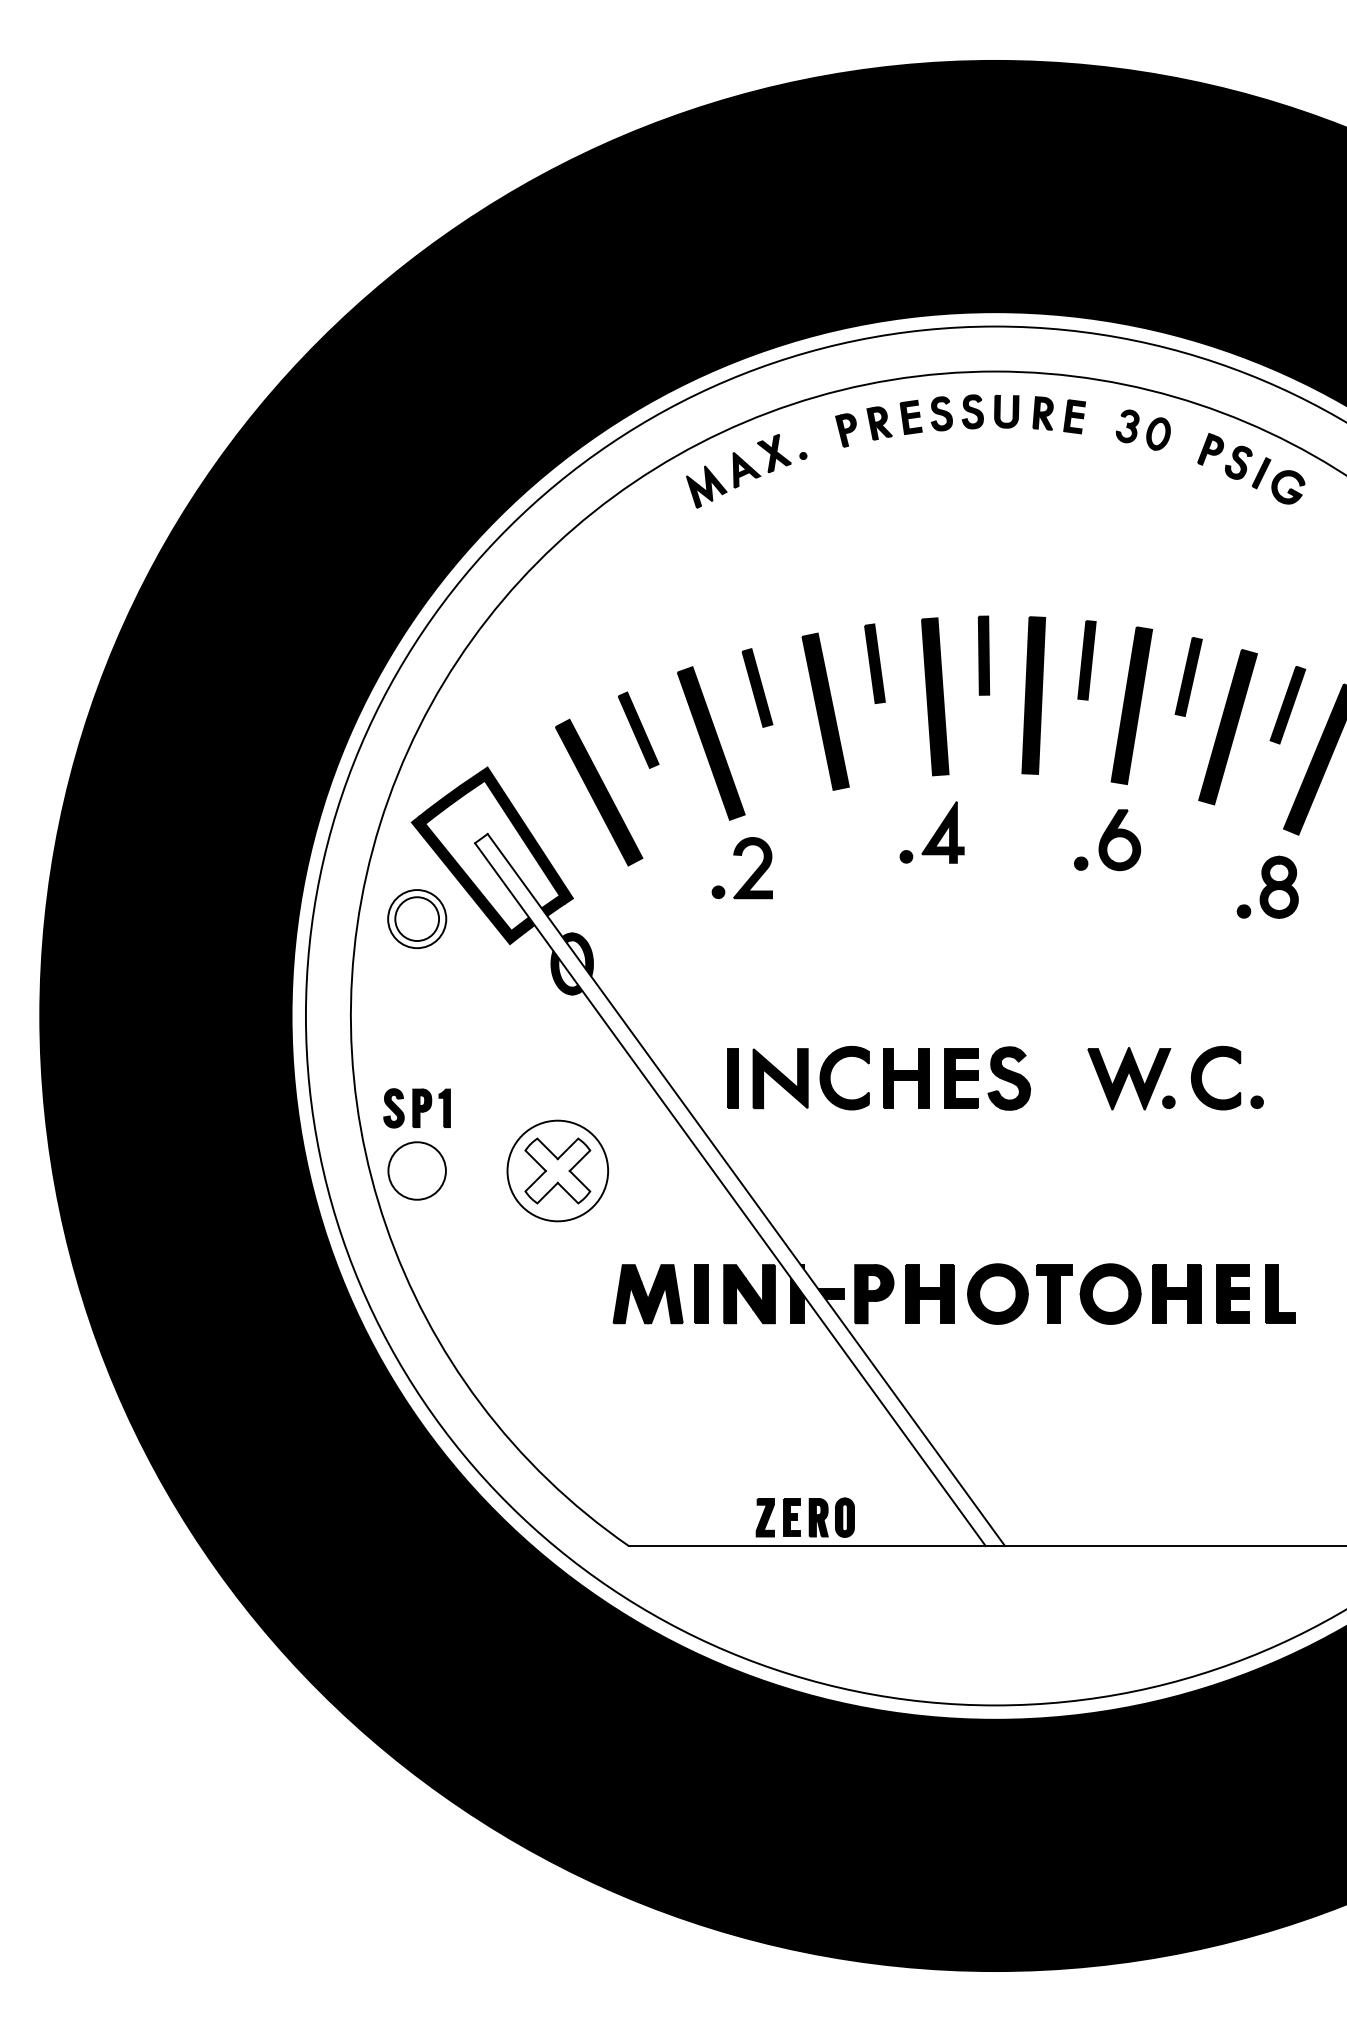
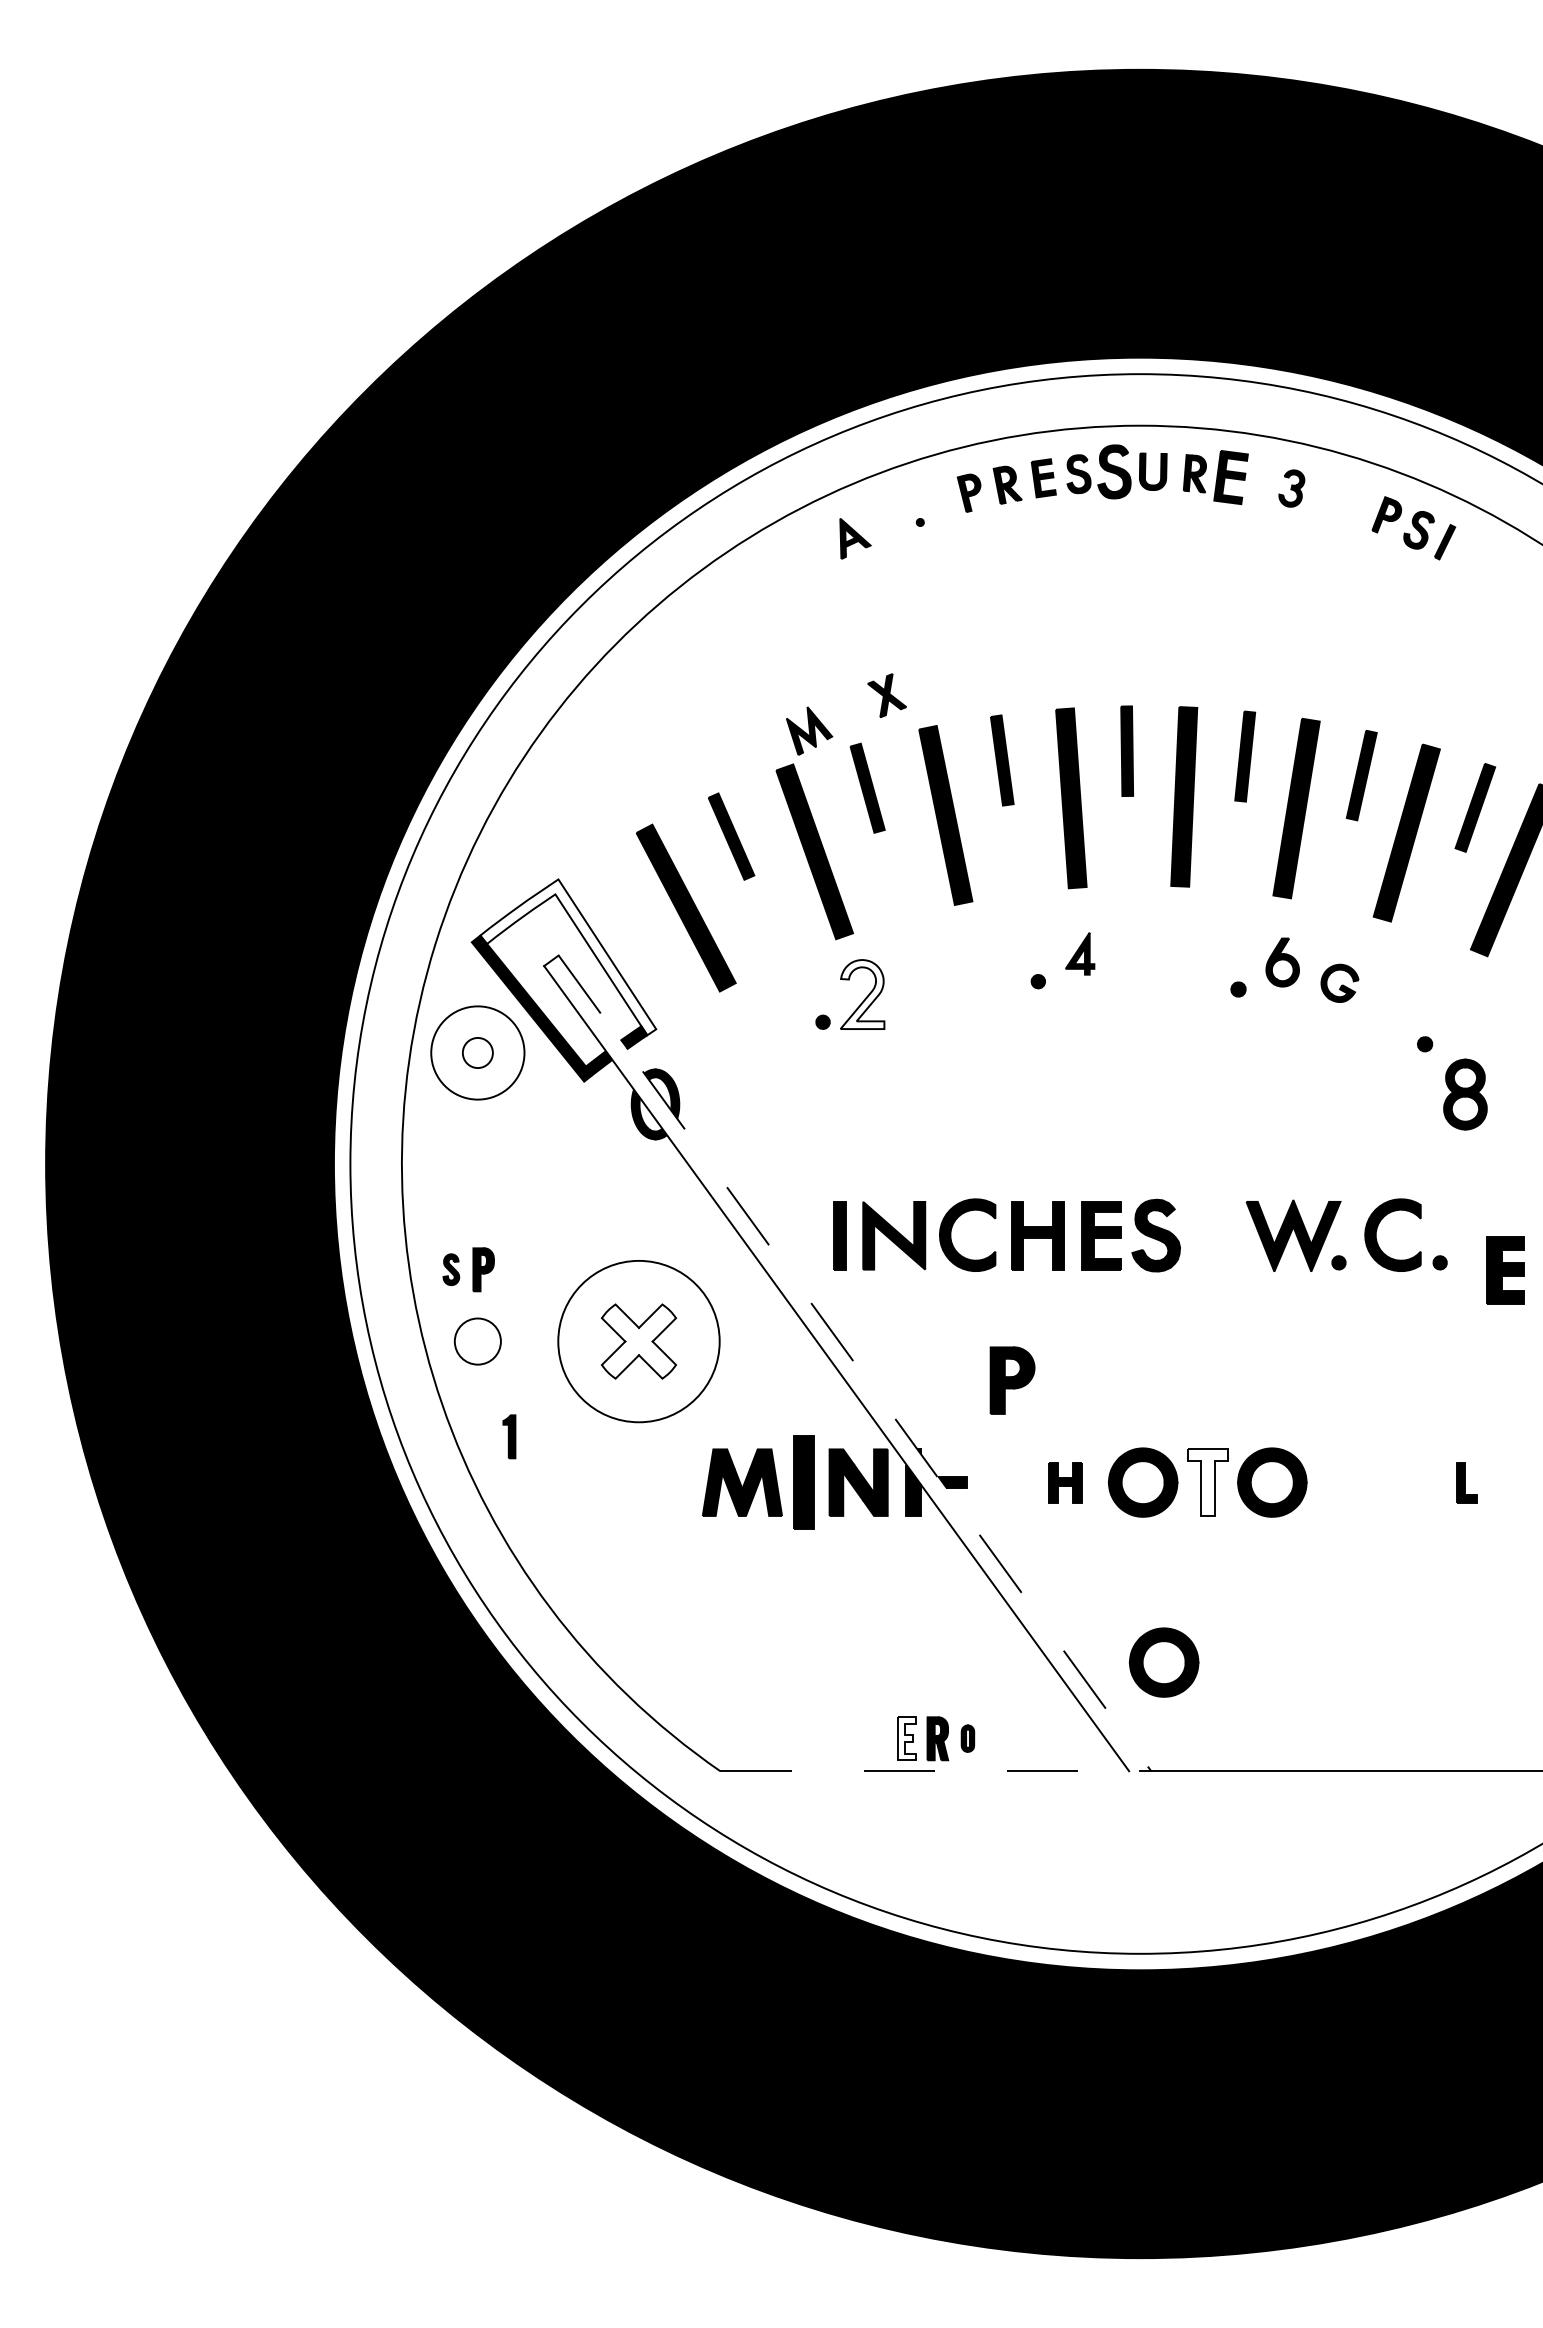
part: (972, 411) -> (1114, 471), size x1.4
part: (1074, 416) -> (1230, 477), size x1.4
part: (1158, 434) -> (1327, 497), removed
part: (773, 453) -> (886, 695), moved
part: (706, 486) -> (809, 730), moved
part: (1288, 486) -> (1339, 982), moved
part: (942, 832) -> (1079, 953), size x0.6
fill: (496, 835) -> (568, 957), removed
part: (1119, 840) -> (1282, 962), size x0.7
fill: (752, 868) -> (862, 994), removed
part: (1279, 887) -> (1465, 1094), moved
circle: (416, 918) -> (477, 1052), size x0.6
circle: (416, 918) -> (477, 1052), size x1.4
part: (394, 1108) -> (451, 1269), size x0.7
part: (444, 1108) -> (509, 1436), moved
circle: (416, 1170) -> (477, 1341), size x0.7
circle: (557, 1170) -> (638, 1341), size x1.4
line: (746, 1190) -> (855, 1363), solid -> dashed
part: (701, 1294) -> (803, 1482), size x1.4
part: (874, 1294) -> (1012, 1380), moved
part: (930, 1294) -> (1065, 1482), size x0.6
fill: (1054, 1294) -> (1207, 1482), removed
part: (1177, 1294) -> (1348, 1482), removed
part: (1233, 1294) -> (1505, 1270), moved
part: (1280, 1294) -> (1466, 1482), size x0.6
part: (1015, 1451) -> (1163, 1662), added
part: (765, 1517) -> (876, 1738), removed
fill: (791, 1517) -> (906, 1738), removed
part: (844, 1517) -> (967, 1738), size x0.6
line: (812, 1546) -> (930, 1771), solid -> dashed

